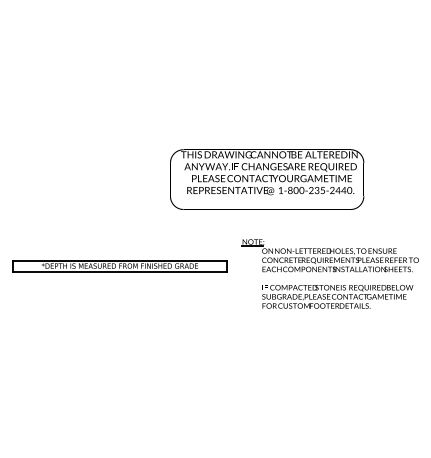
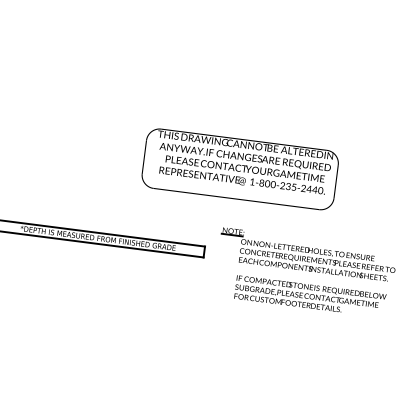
text: (267, 179) -> (240, 169), moved

